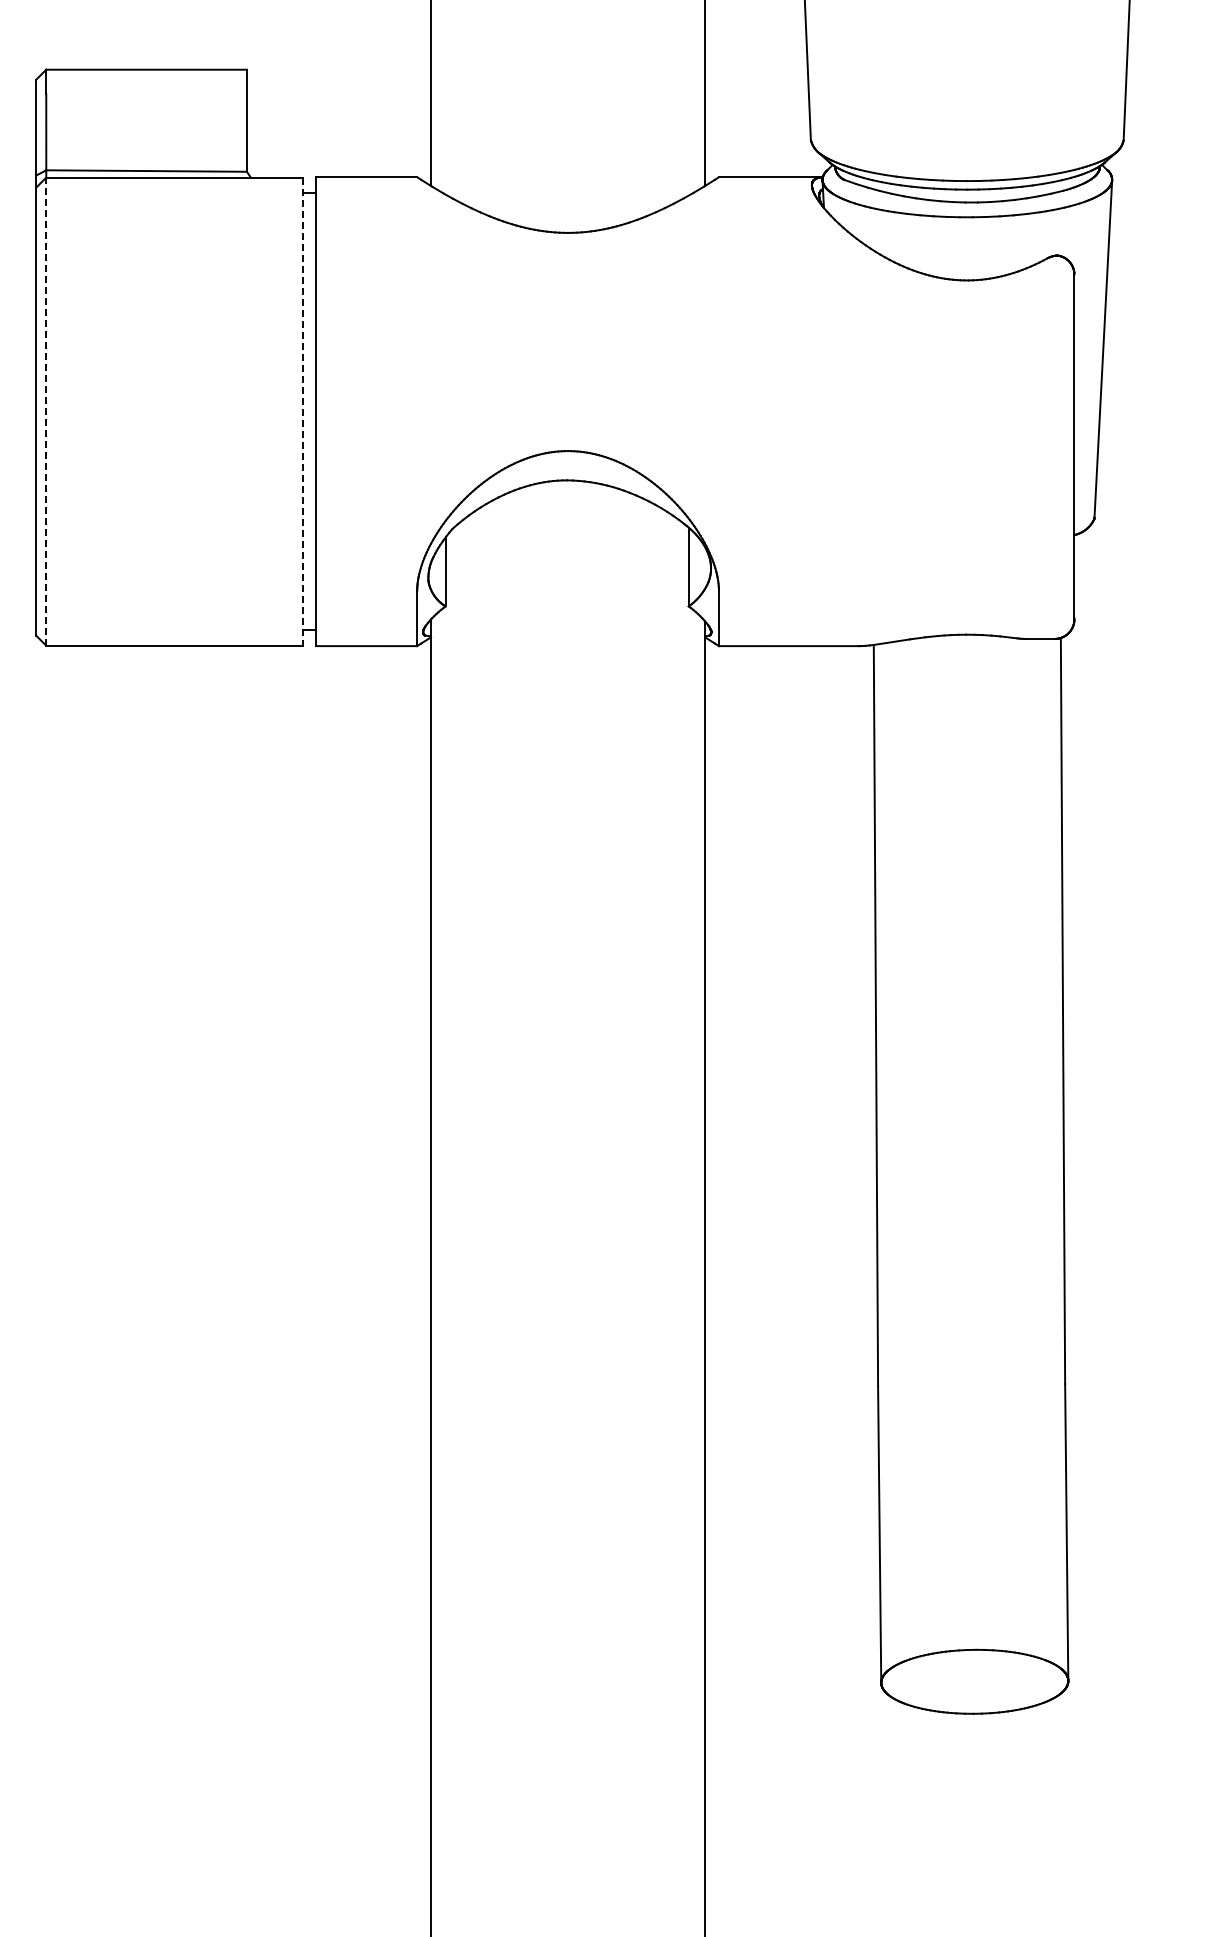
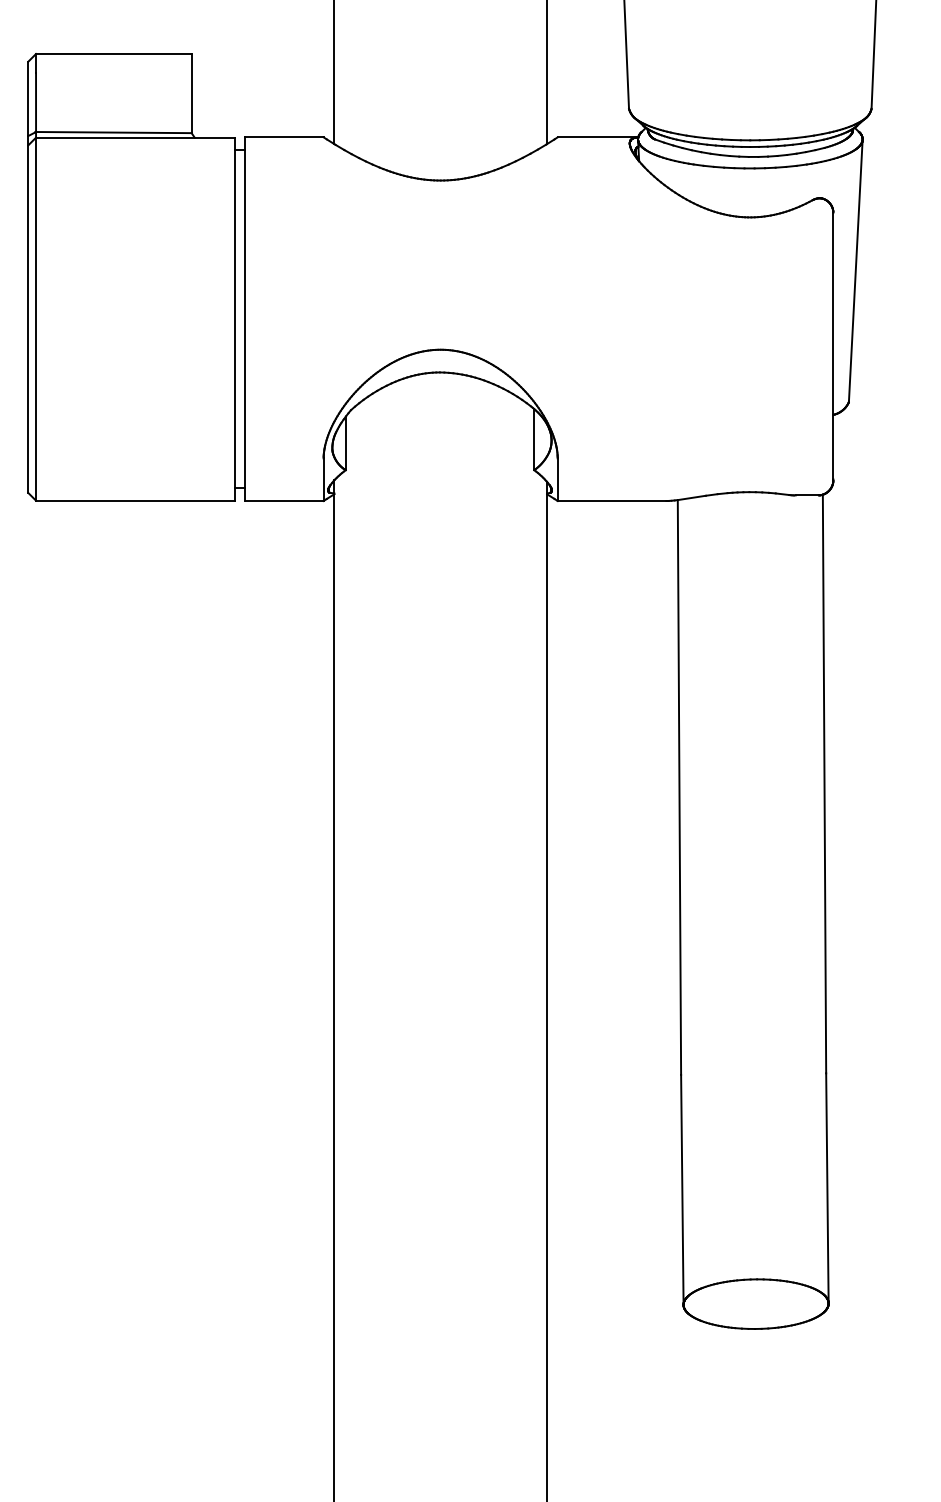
line: (46, 411) -> (36, 319), dashed -> solid
line: (303, 412) -> (235, 319), dashed -> solid

